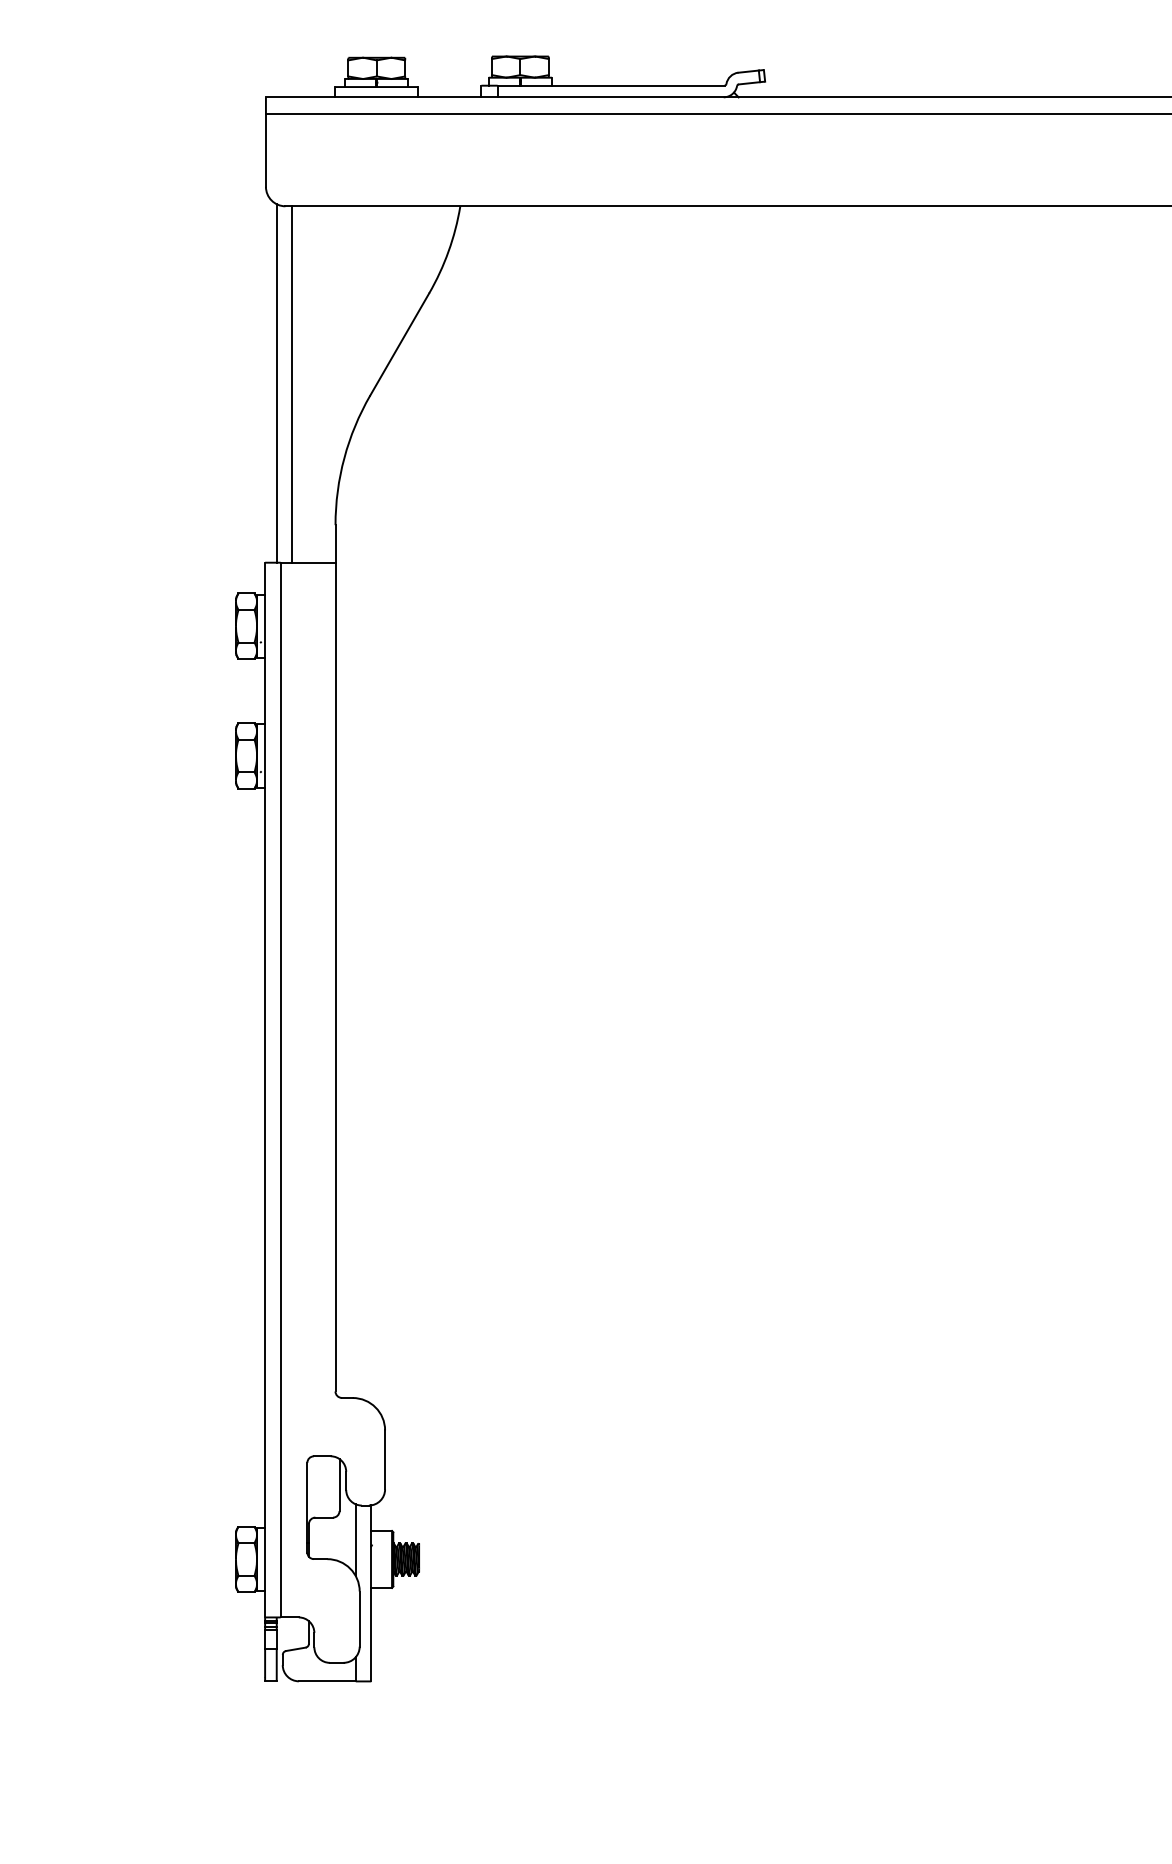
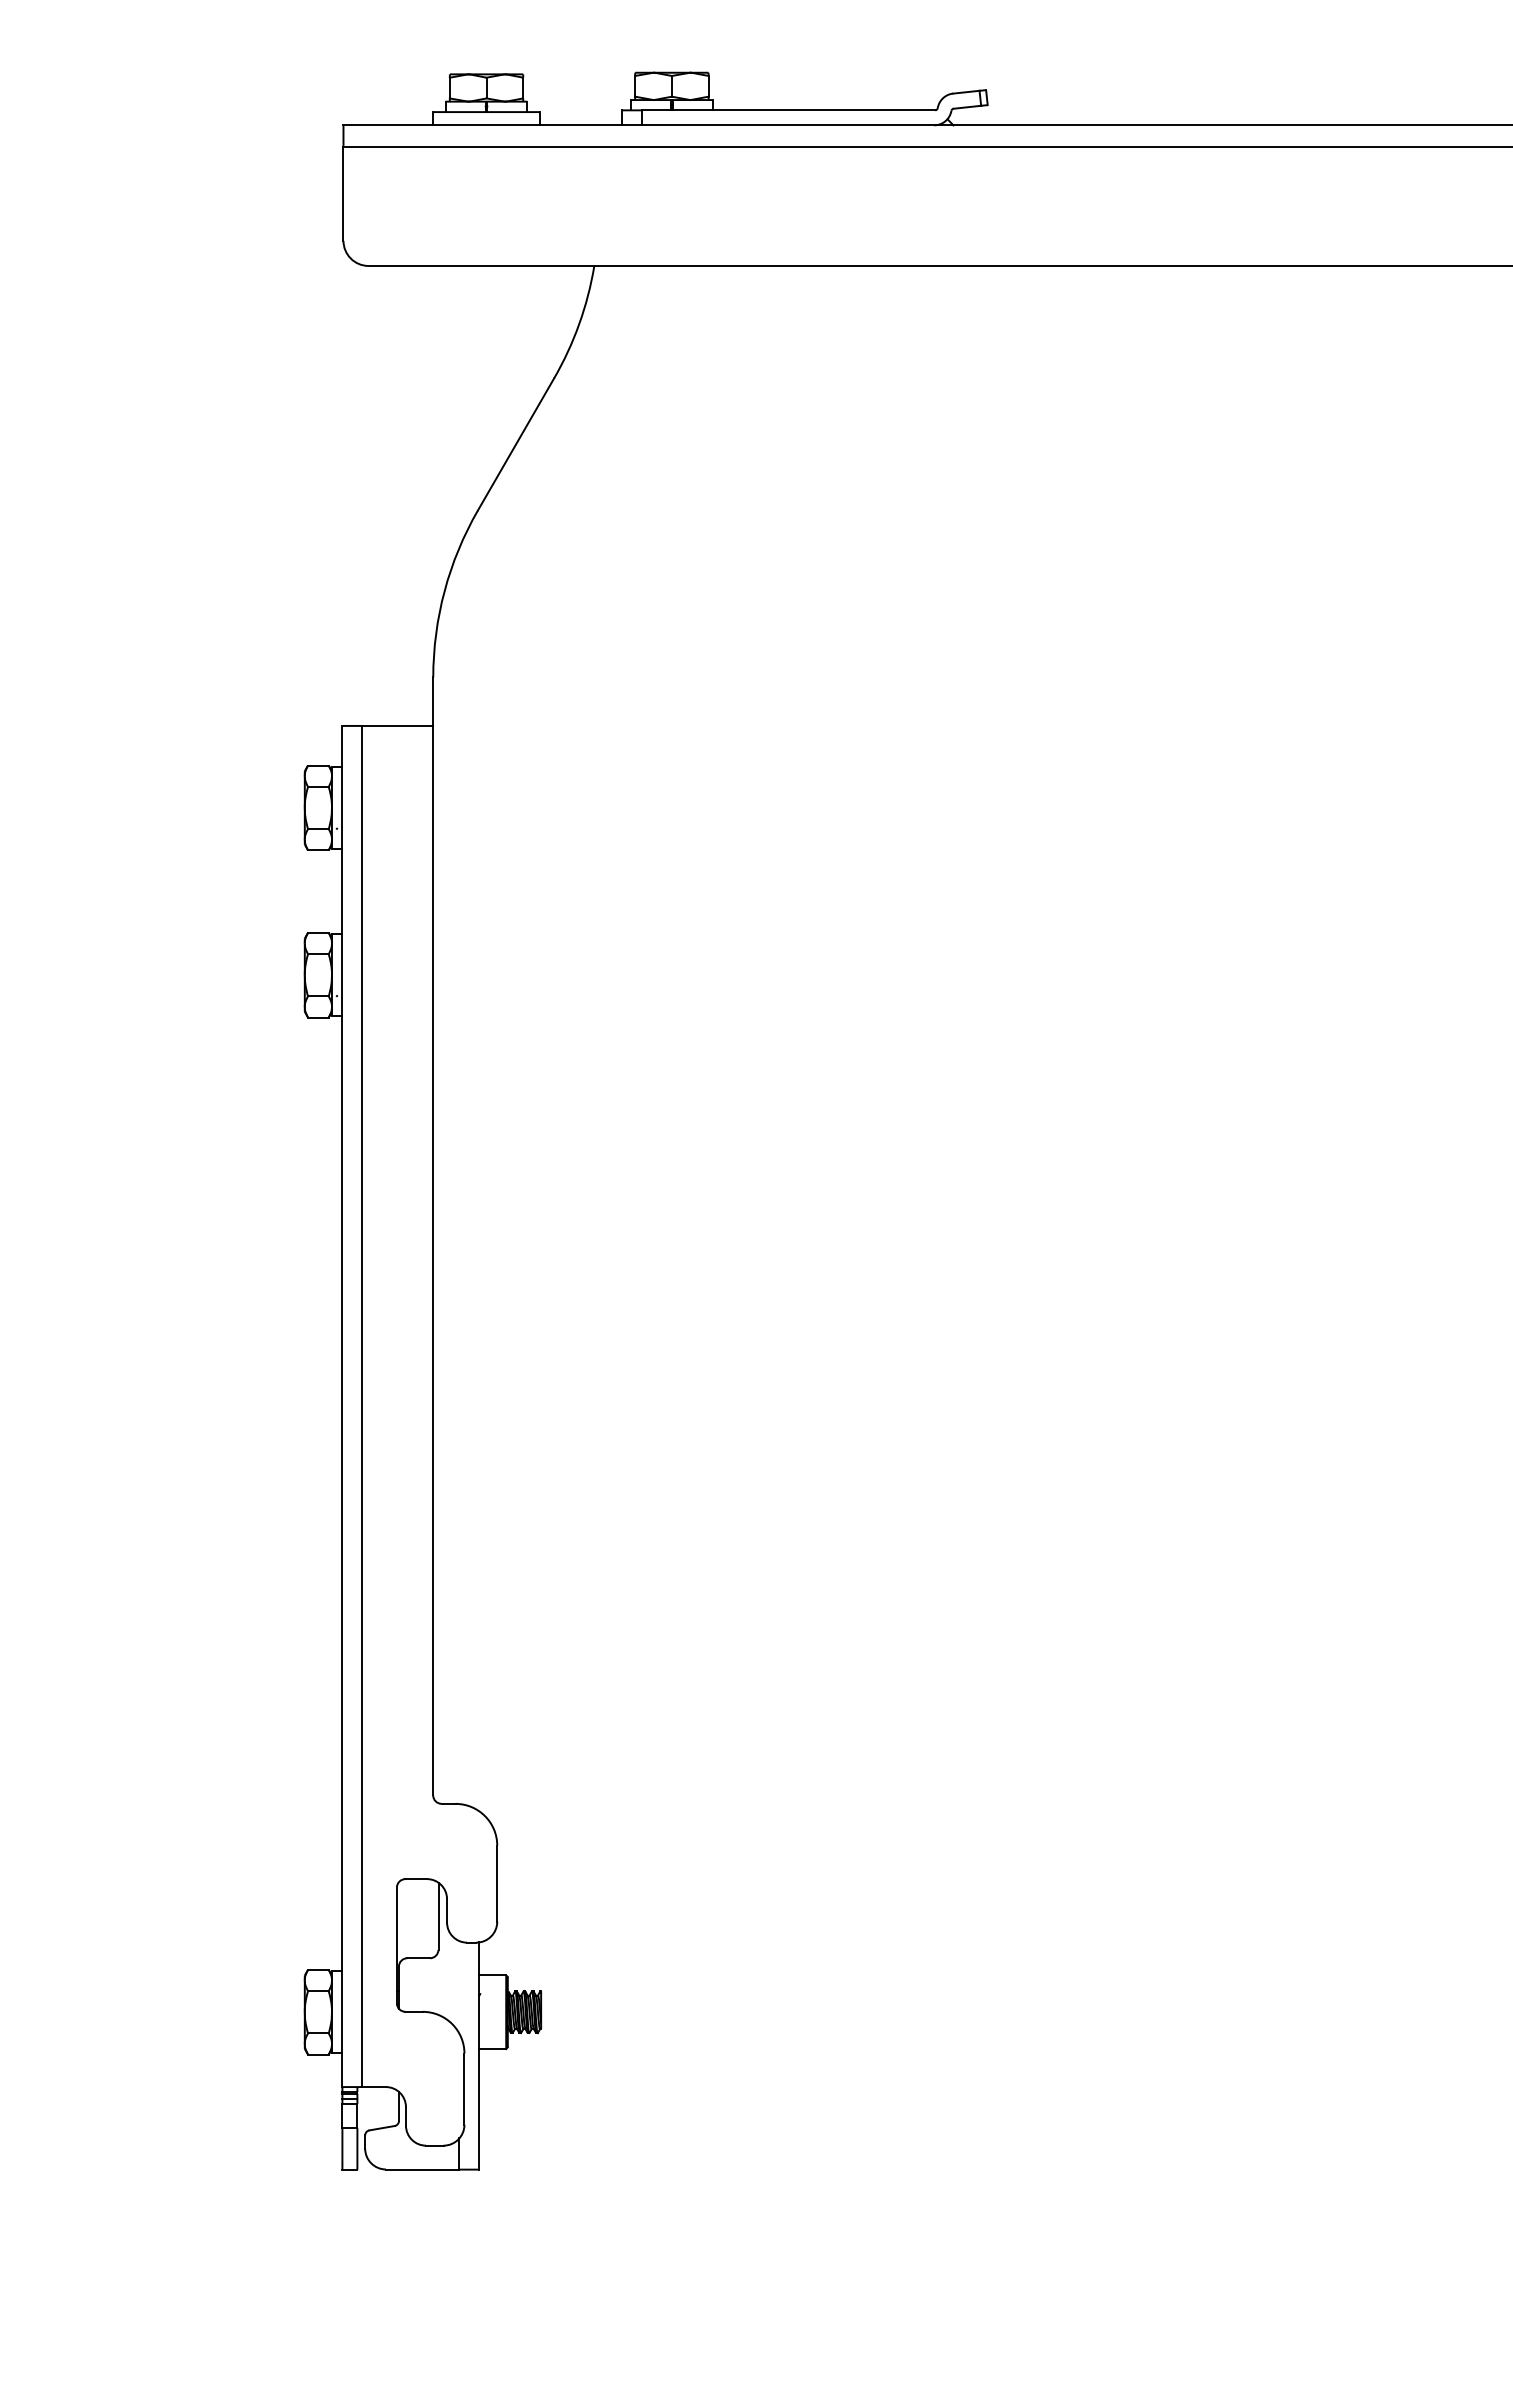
line: (276, 383) -> (357, 494), removed
line: (292, 384) -> (377, 495), removed
line: (355, 1540) -> (459, 1987), removed

